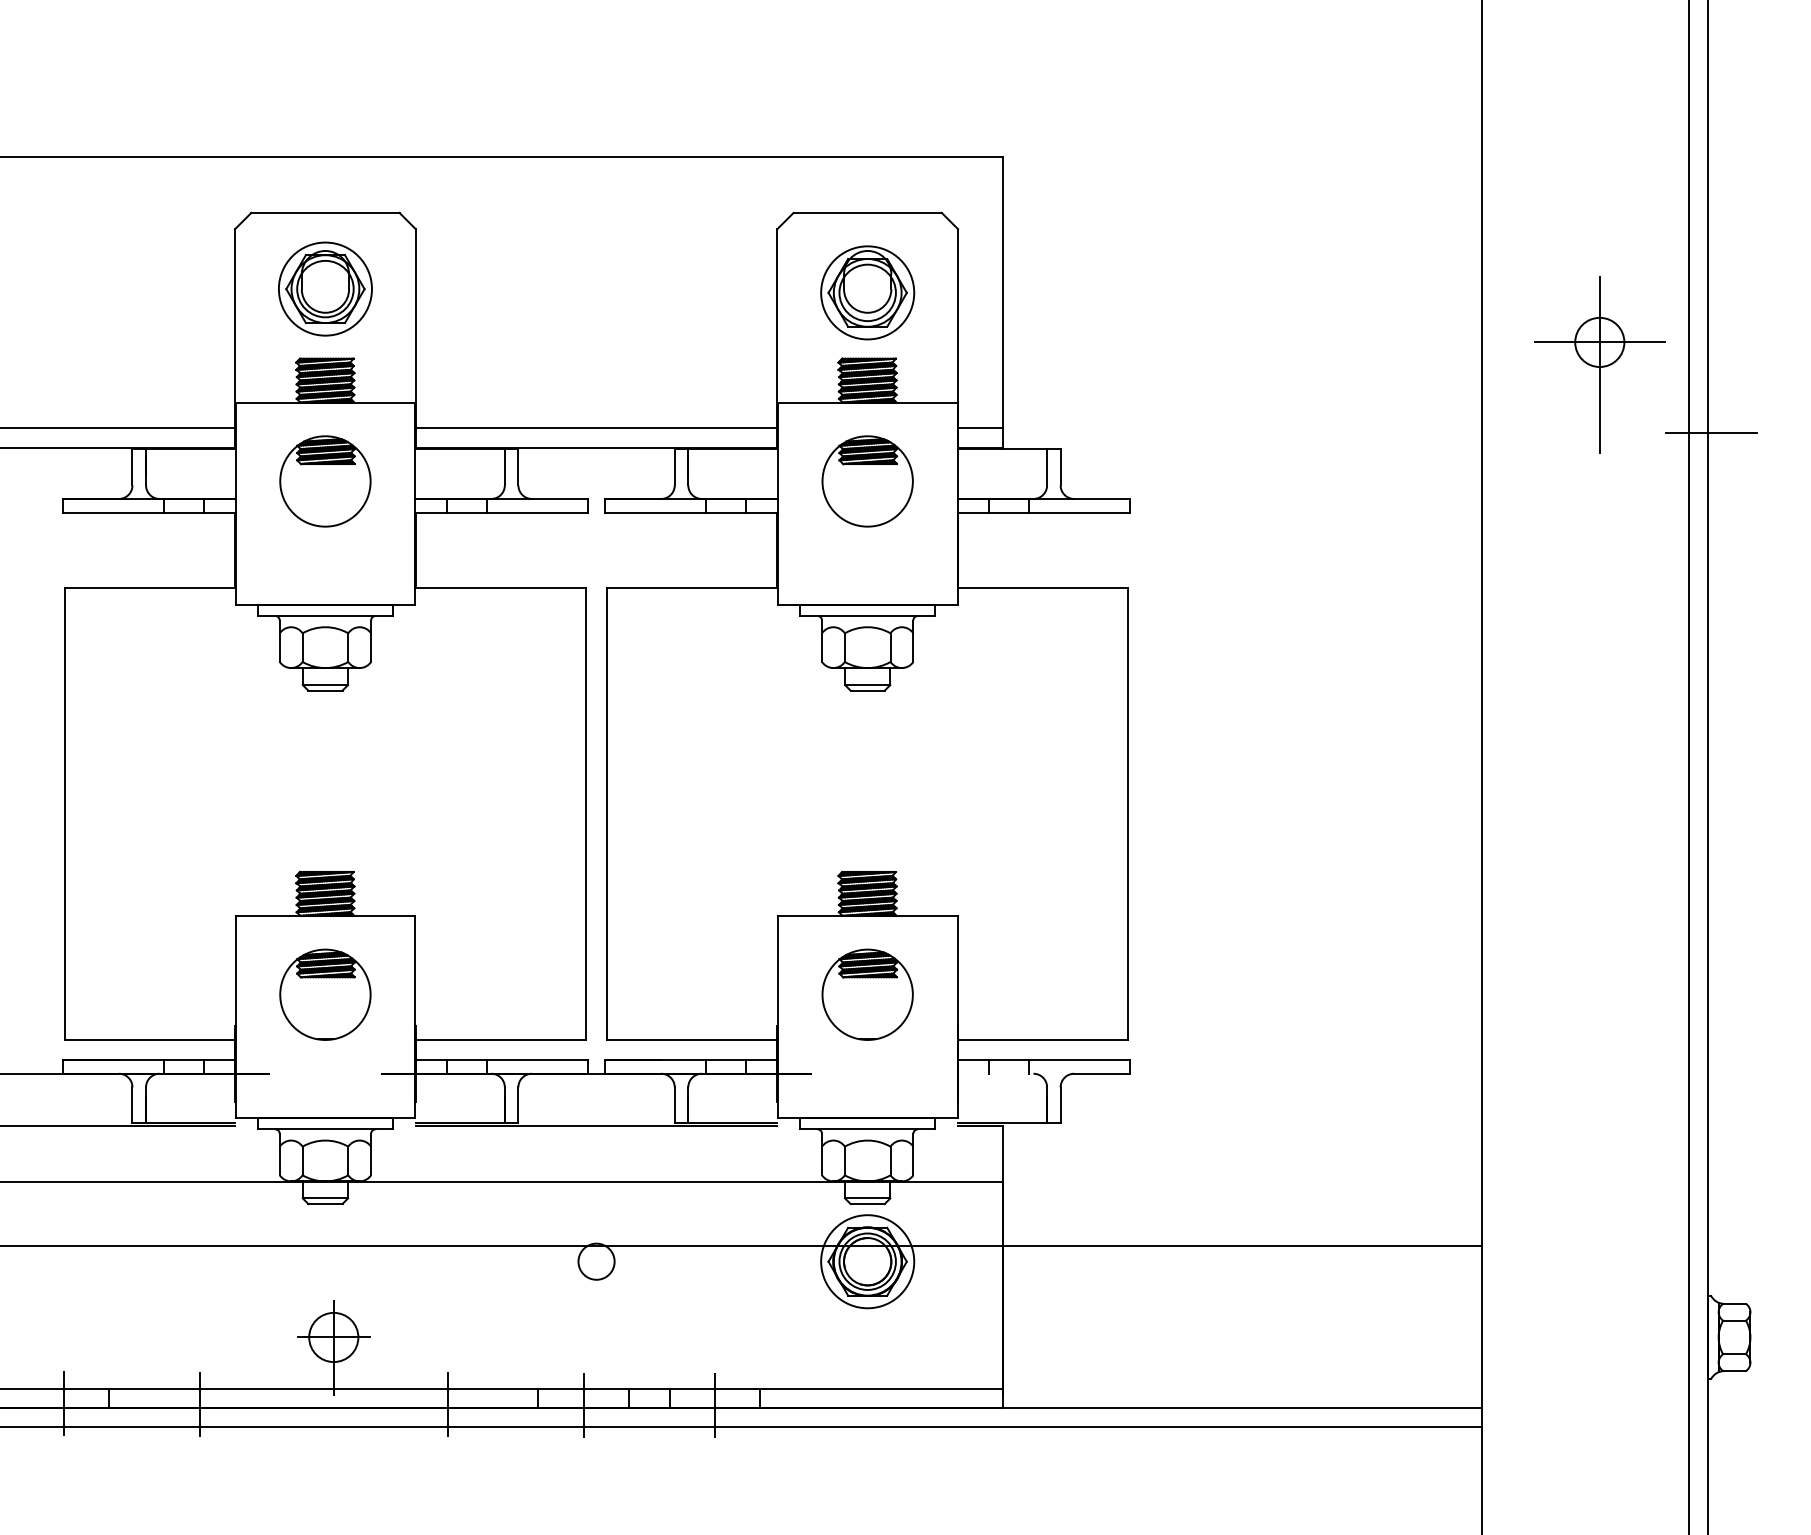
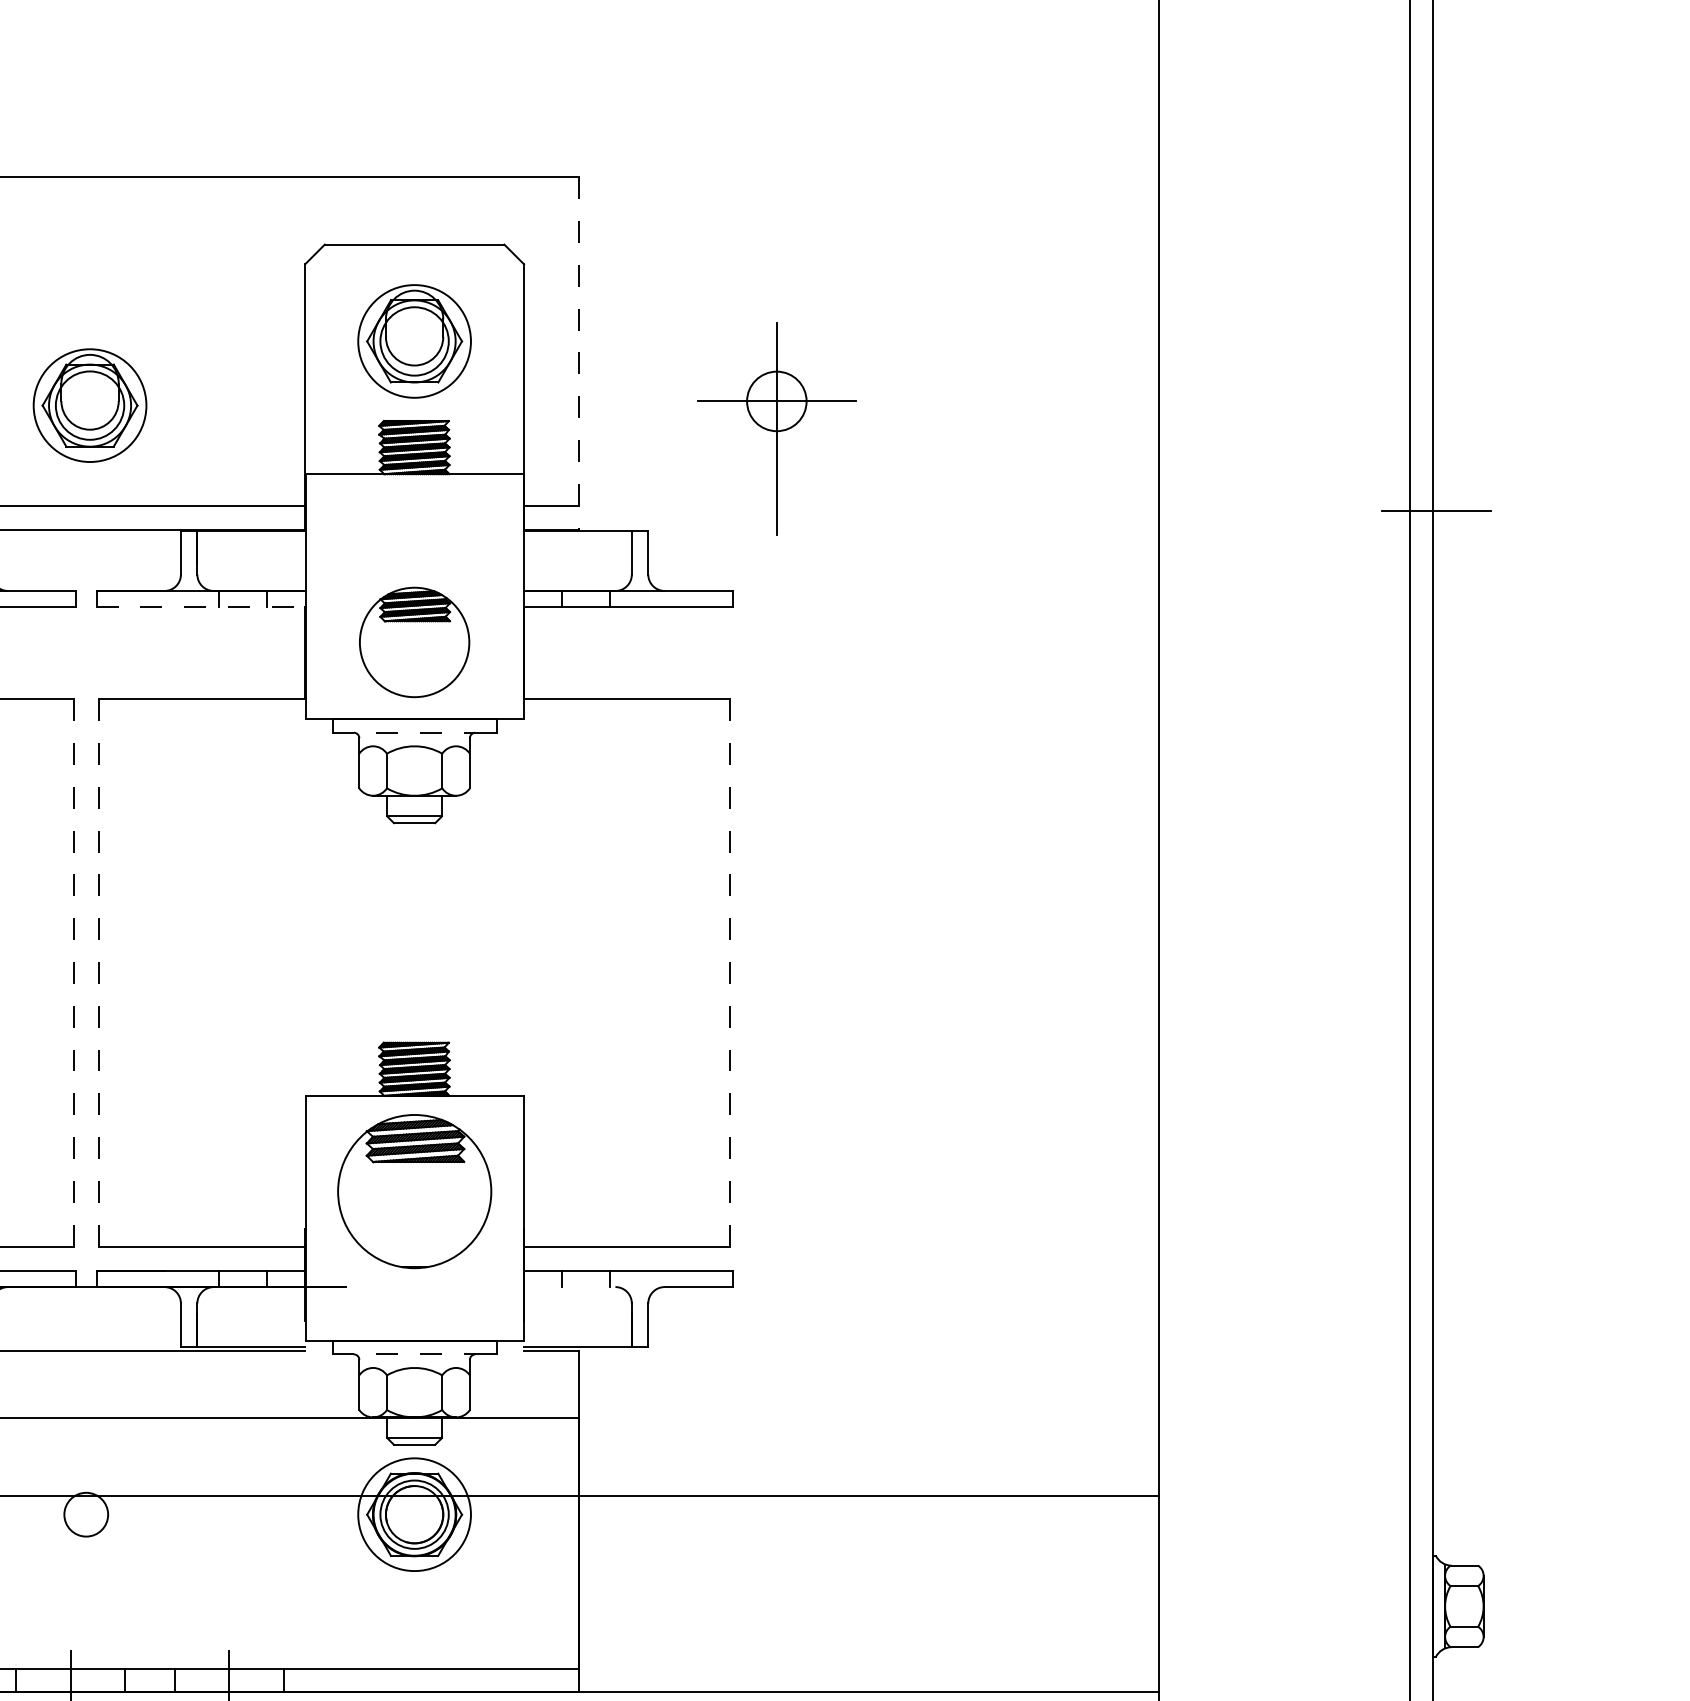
line: (1003, 302) -> (579, 353), solid -> dashed
part: (599, 345) -> (89, 405), added
part: (1599, 364) -> (776, 428), moved
part: (867, 481) -> (414, 642), moved
line: (691, 512) -> (201, 607), solid -> dashed
line: (858, 616) -> (403, 733), solid -> dashed
line: (586, 814) -> (74, 973), solid -> dashed
line: (606, 814) -> (98, 973), solid -> dashed
line: (1128, 814) -> (730, 973), solid -> dashed
part: (867, 994) -> (414, 1191), size x1.4
line: (858, 1129) -> (403, 1354), solid -> dashed

